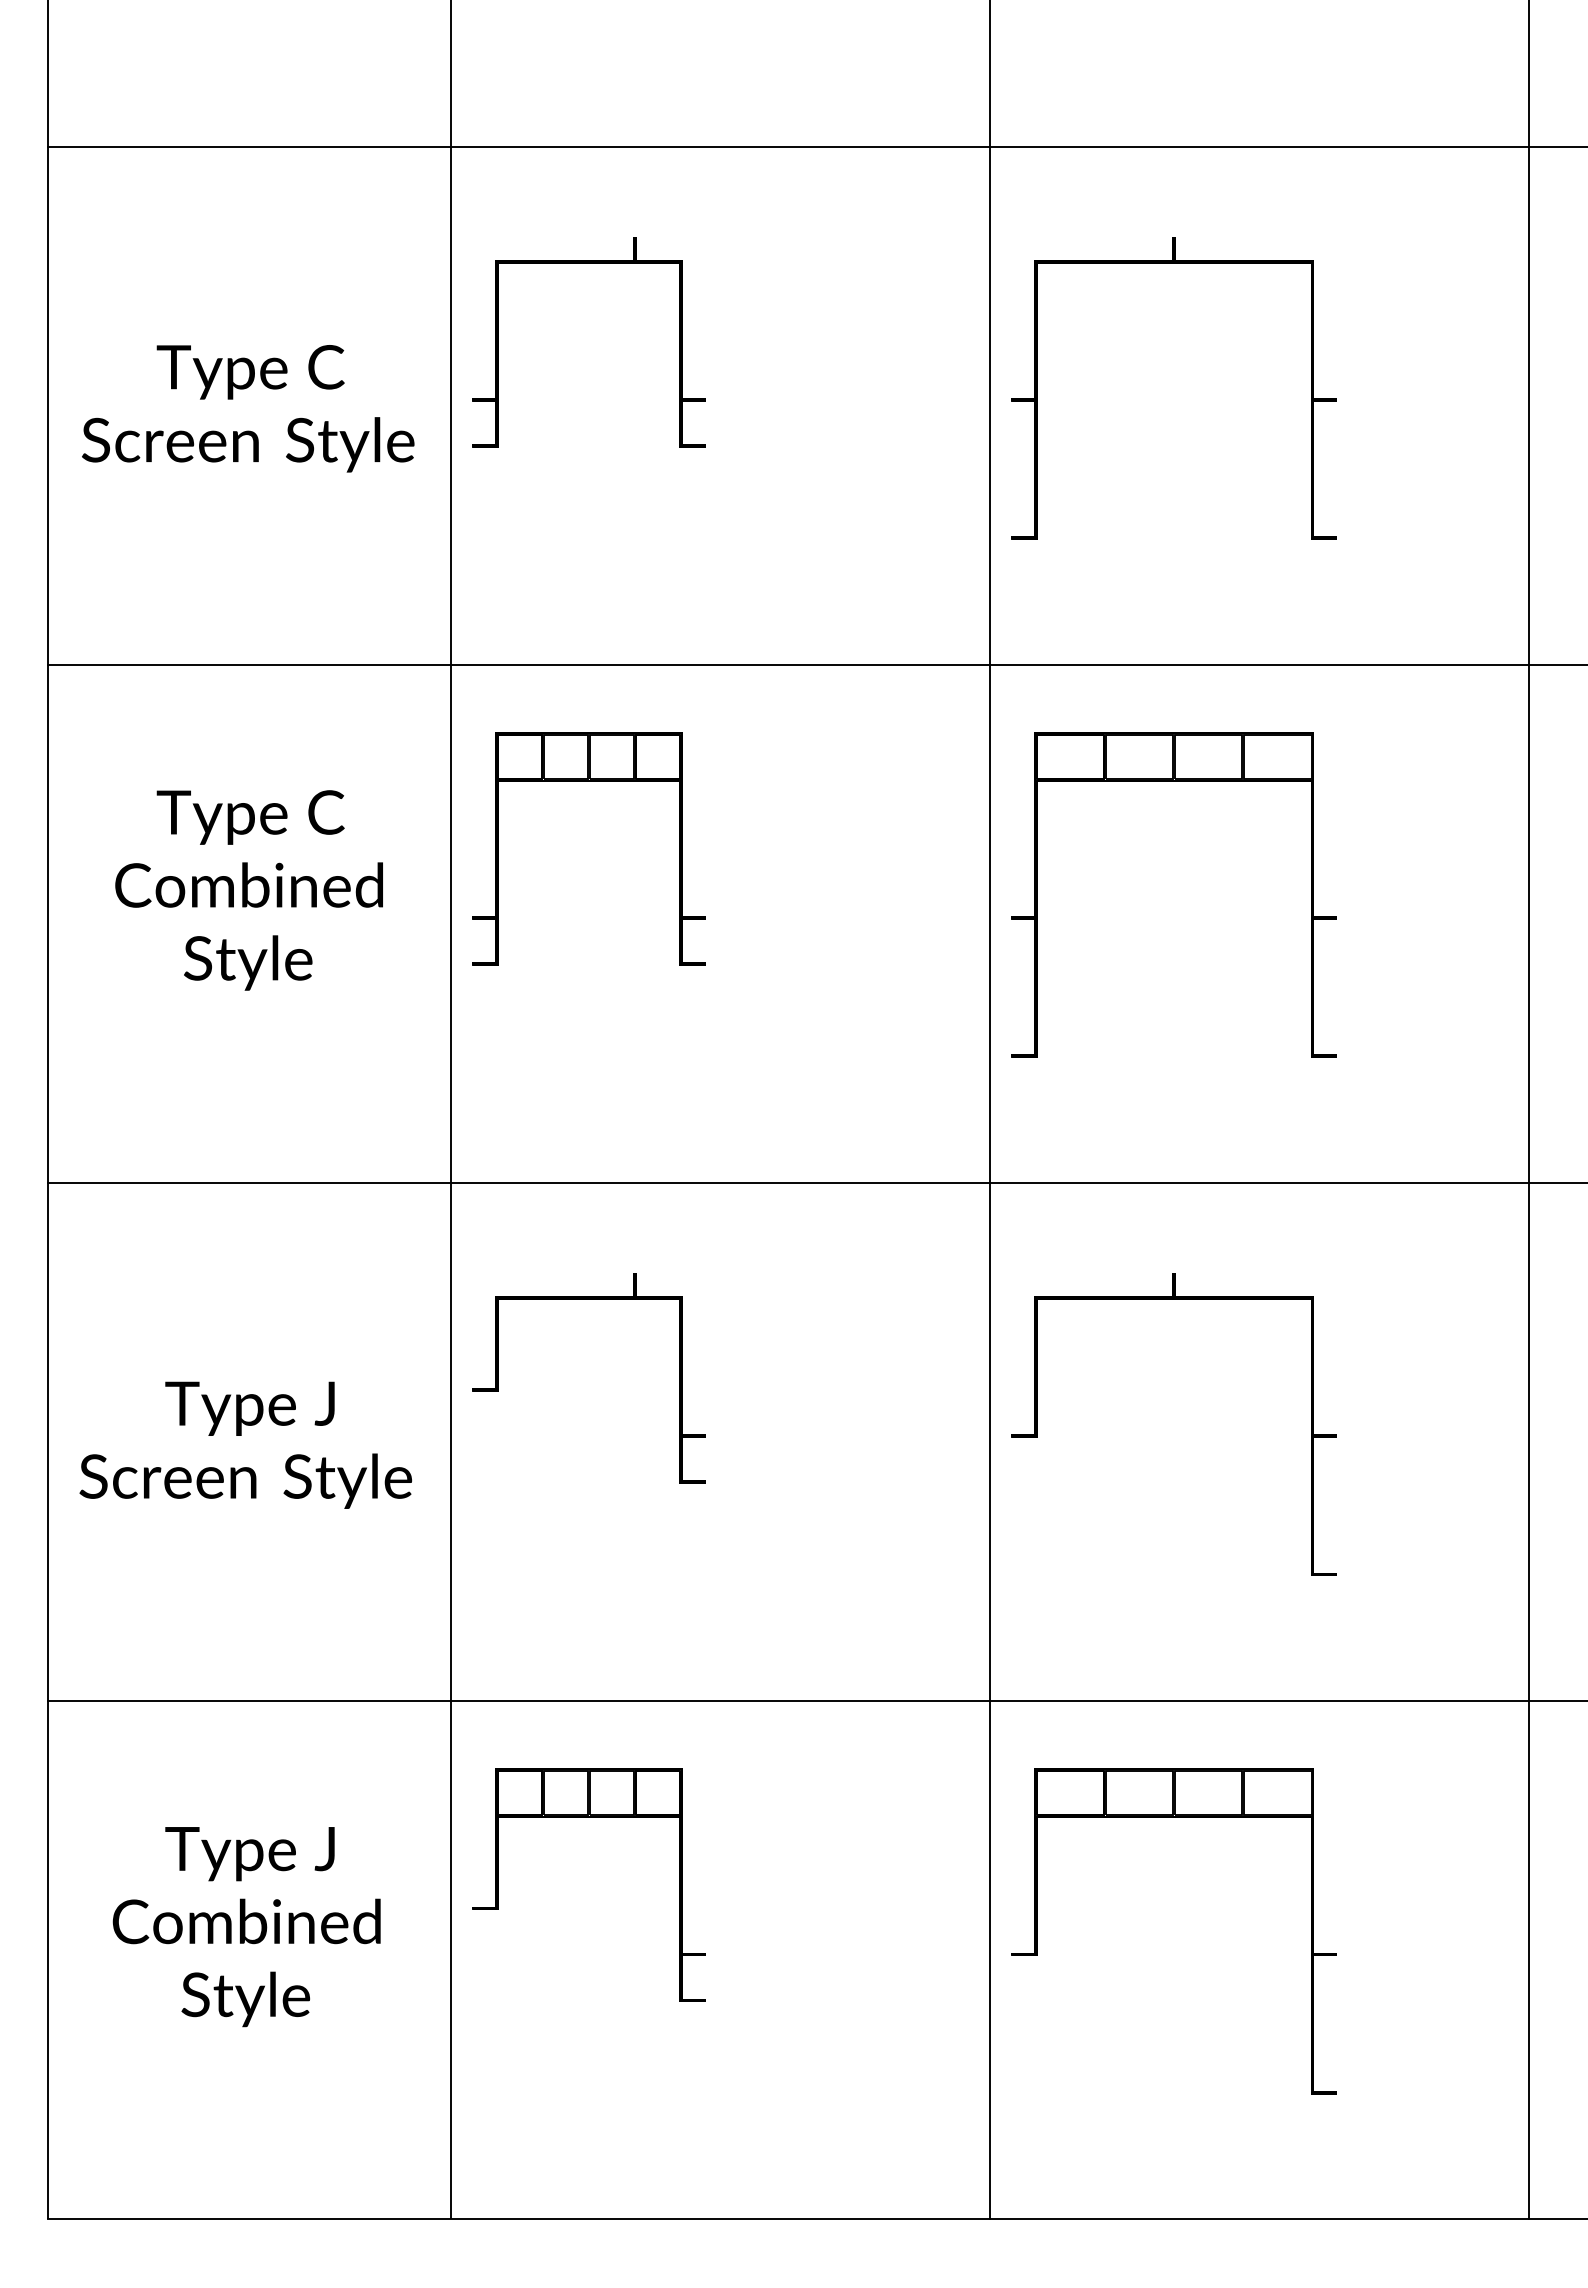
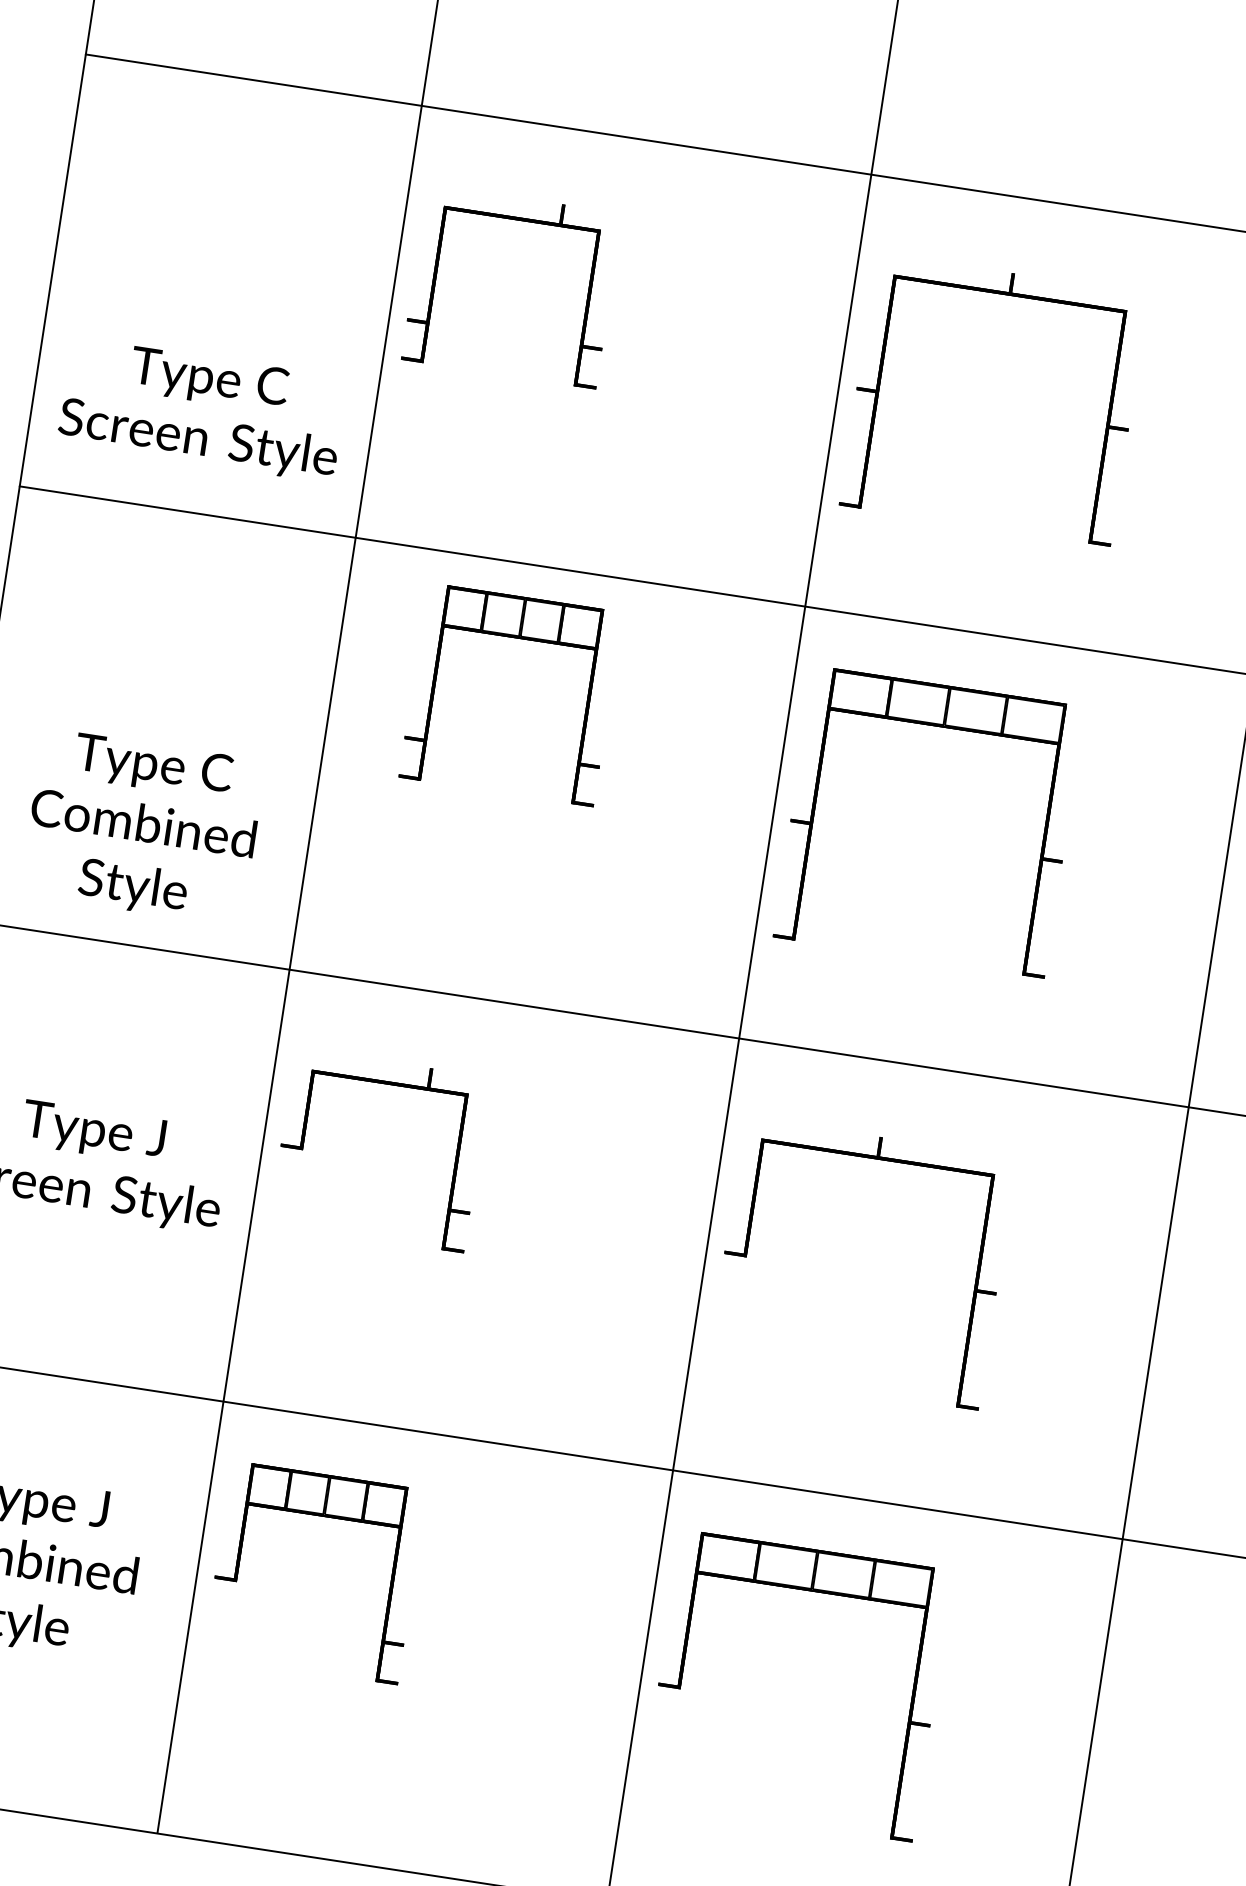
text: (248, 408) -> (202, 410), moved
part: (588, 781) -> (519, 638), moved
text: (248, 890) -> (142, 827), moved

